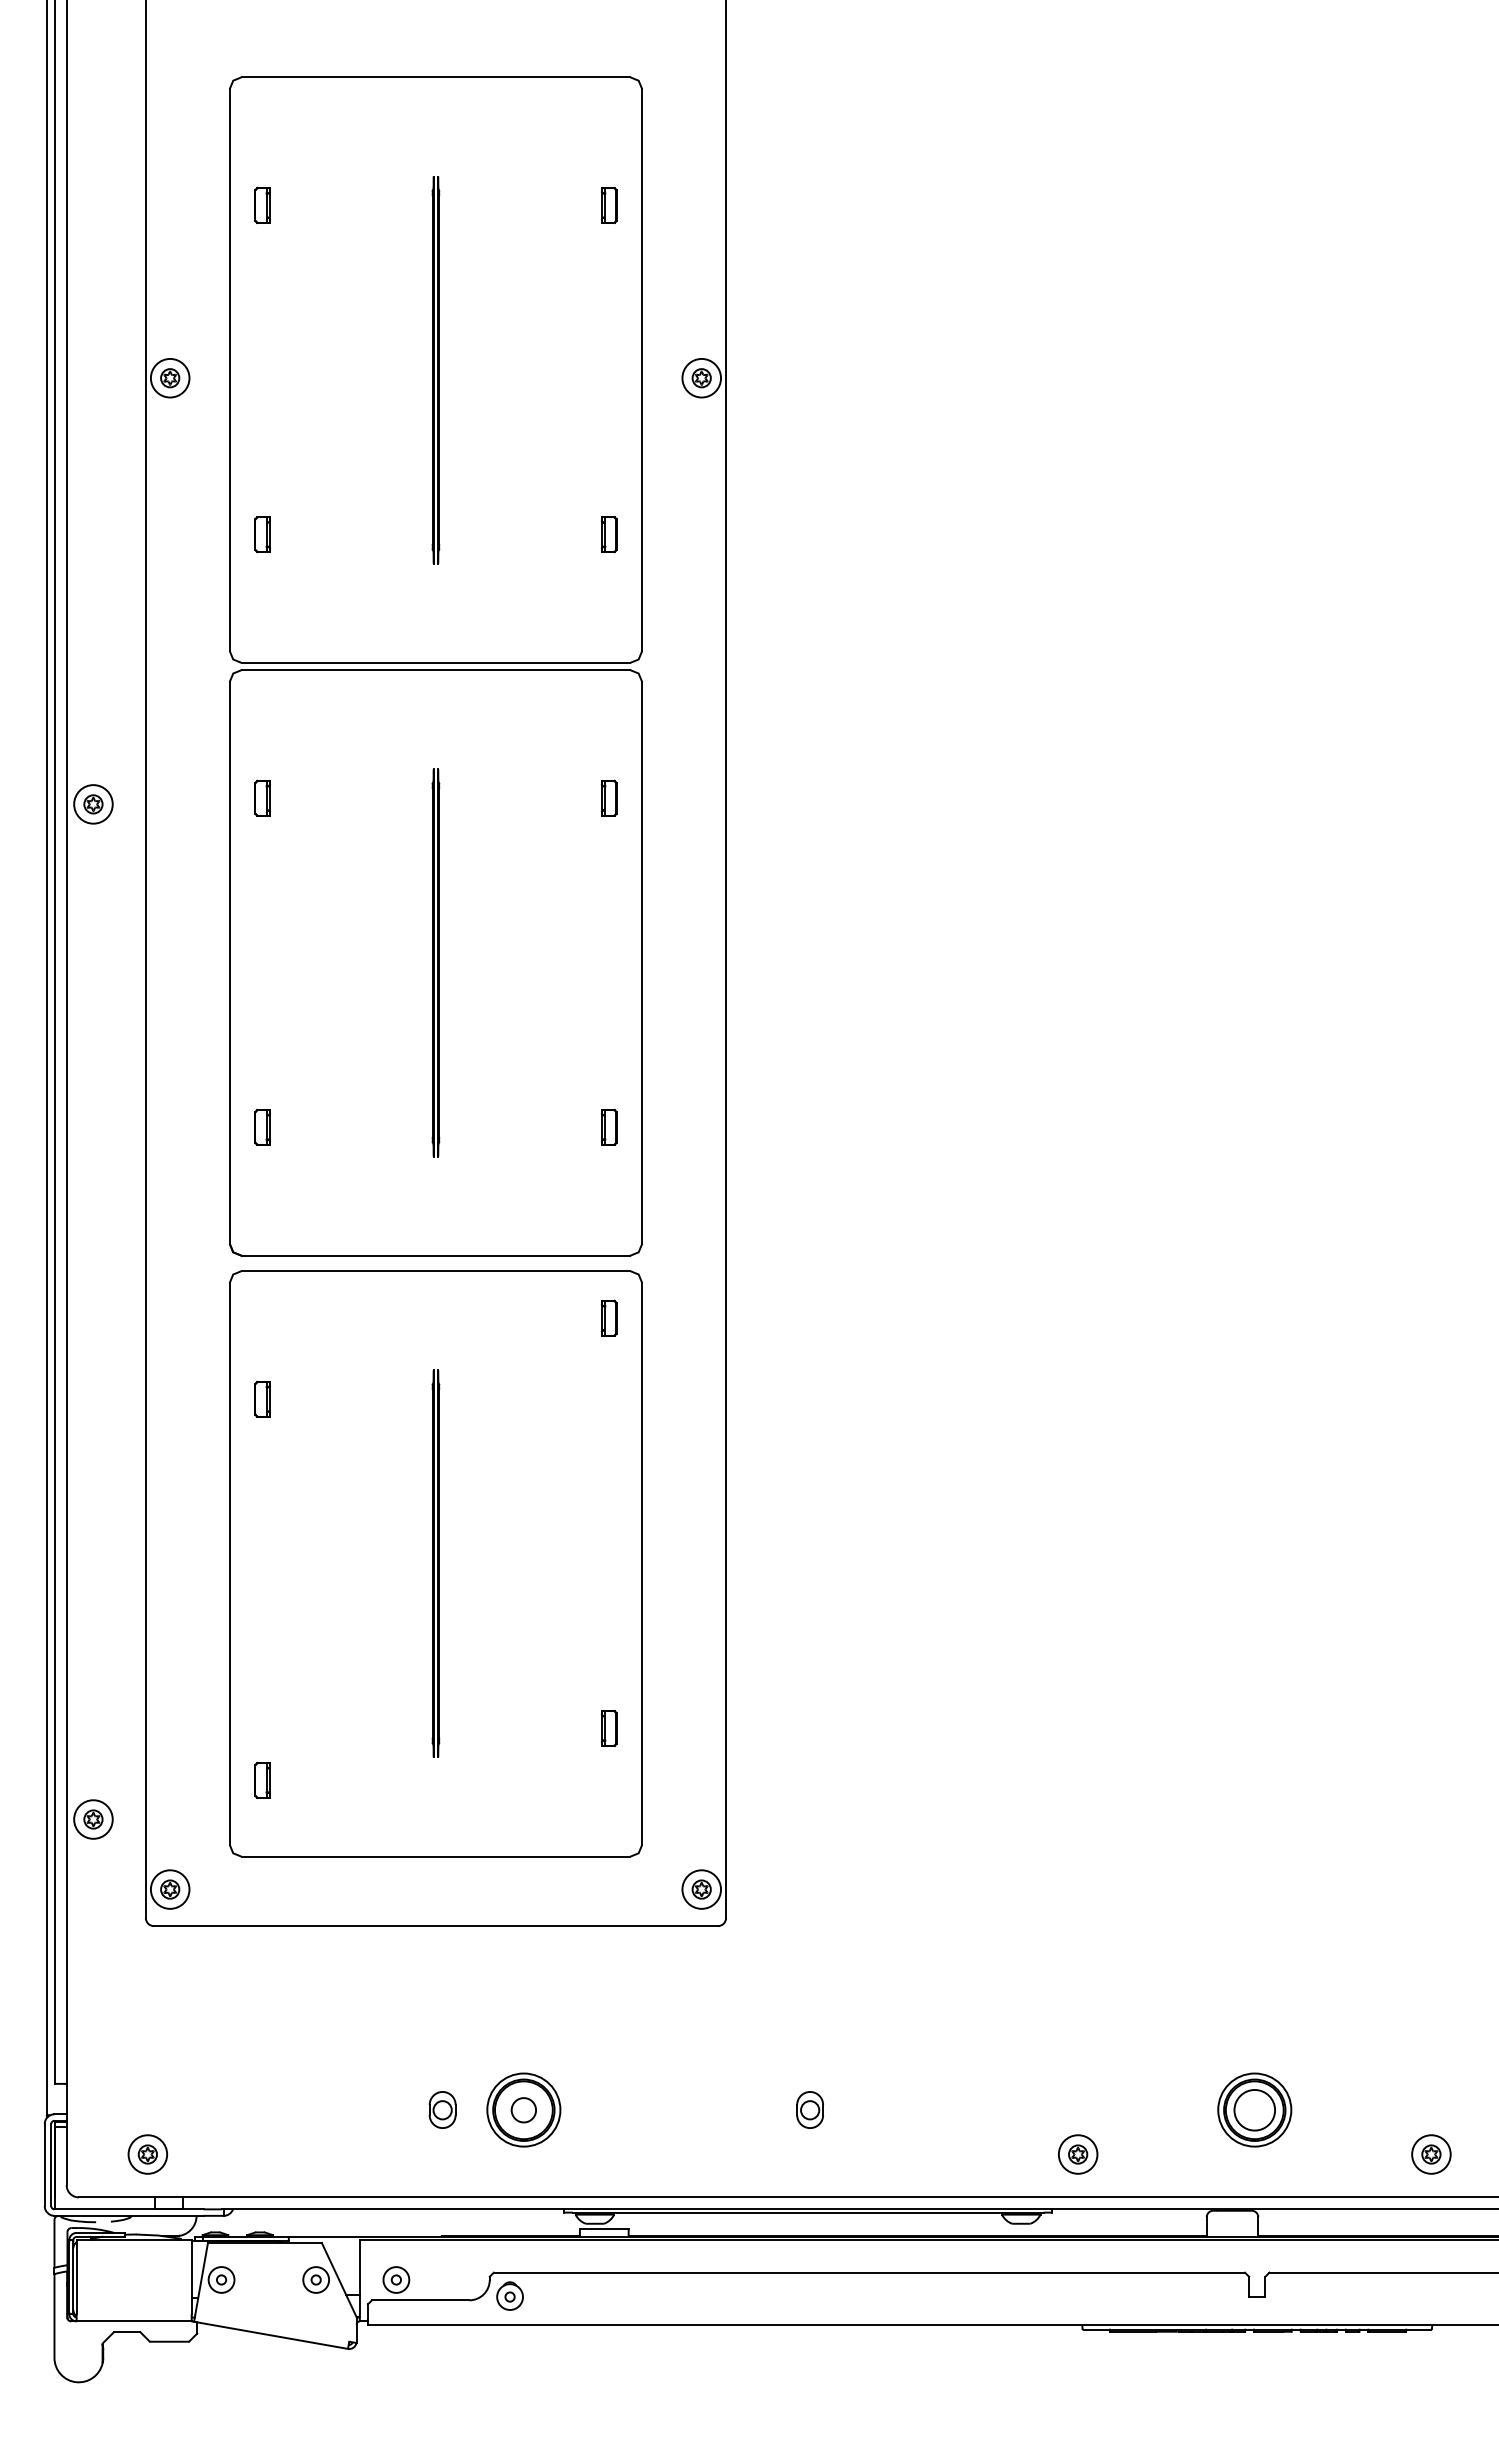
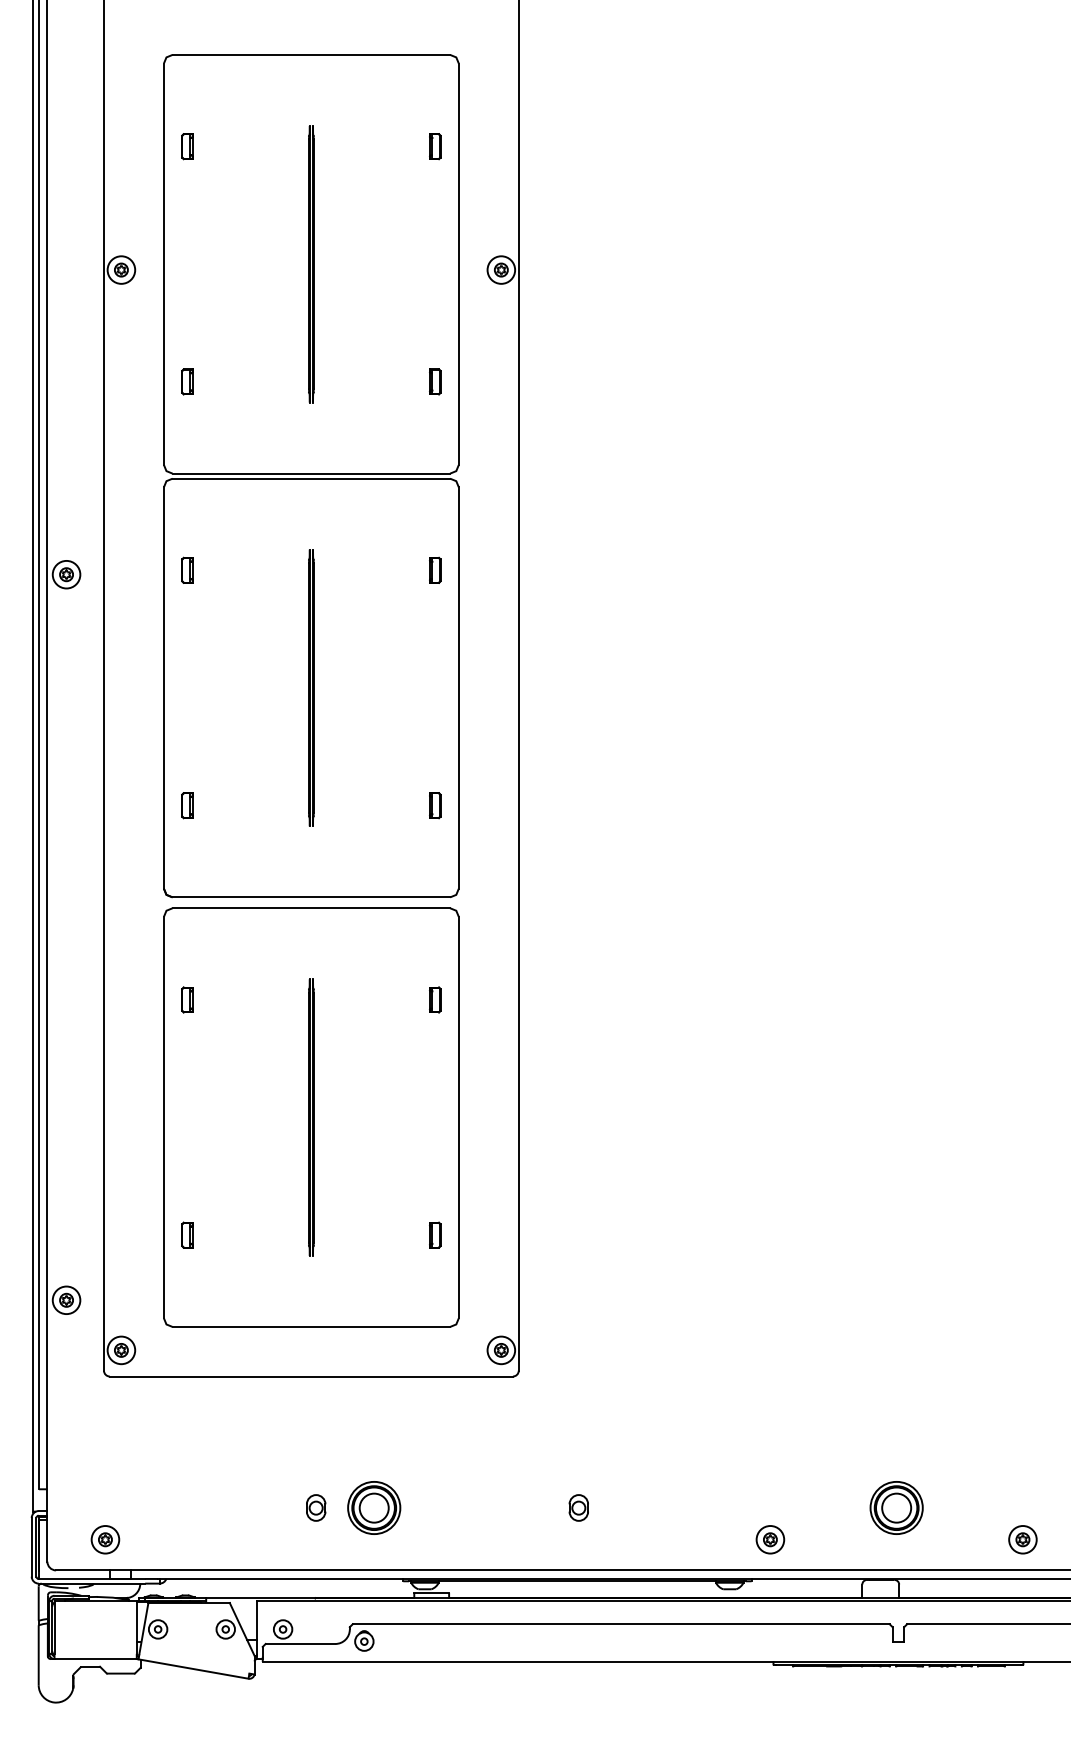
part: (608, 1317) -> (434, 999), moved
part: (262, 1779) -> (187, 1234), moved
circle: (523, 2109) -> (373, 1507), size x1.67

